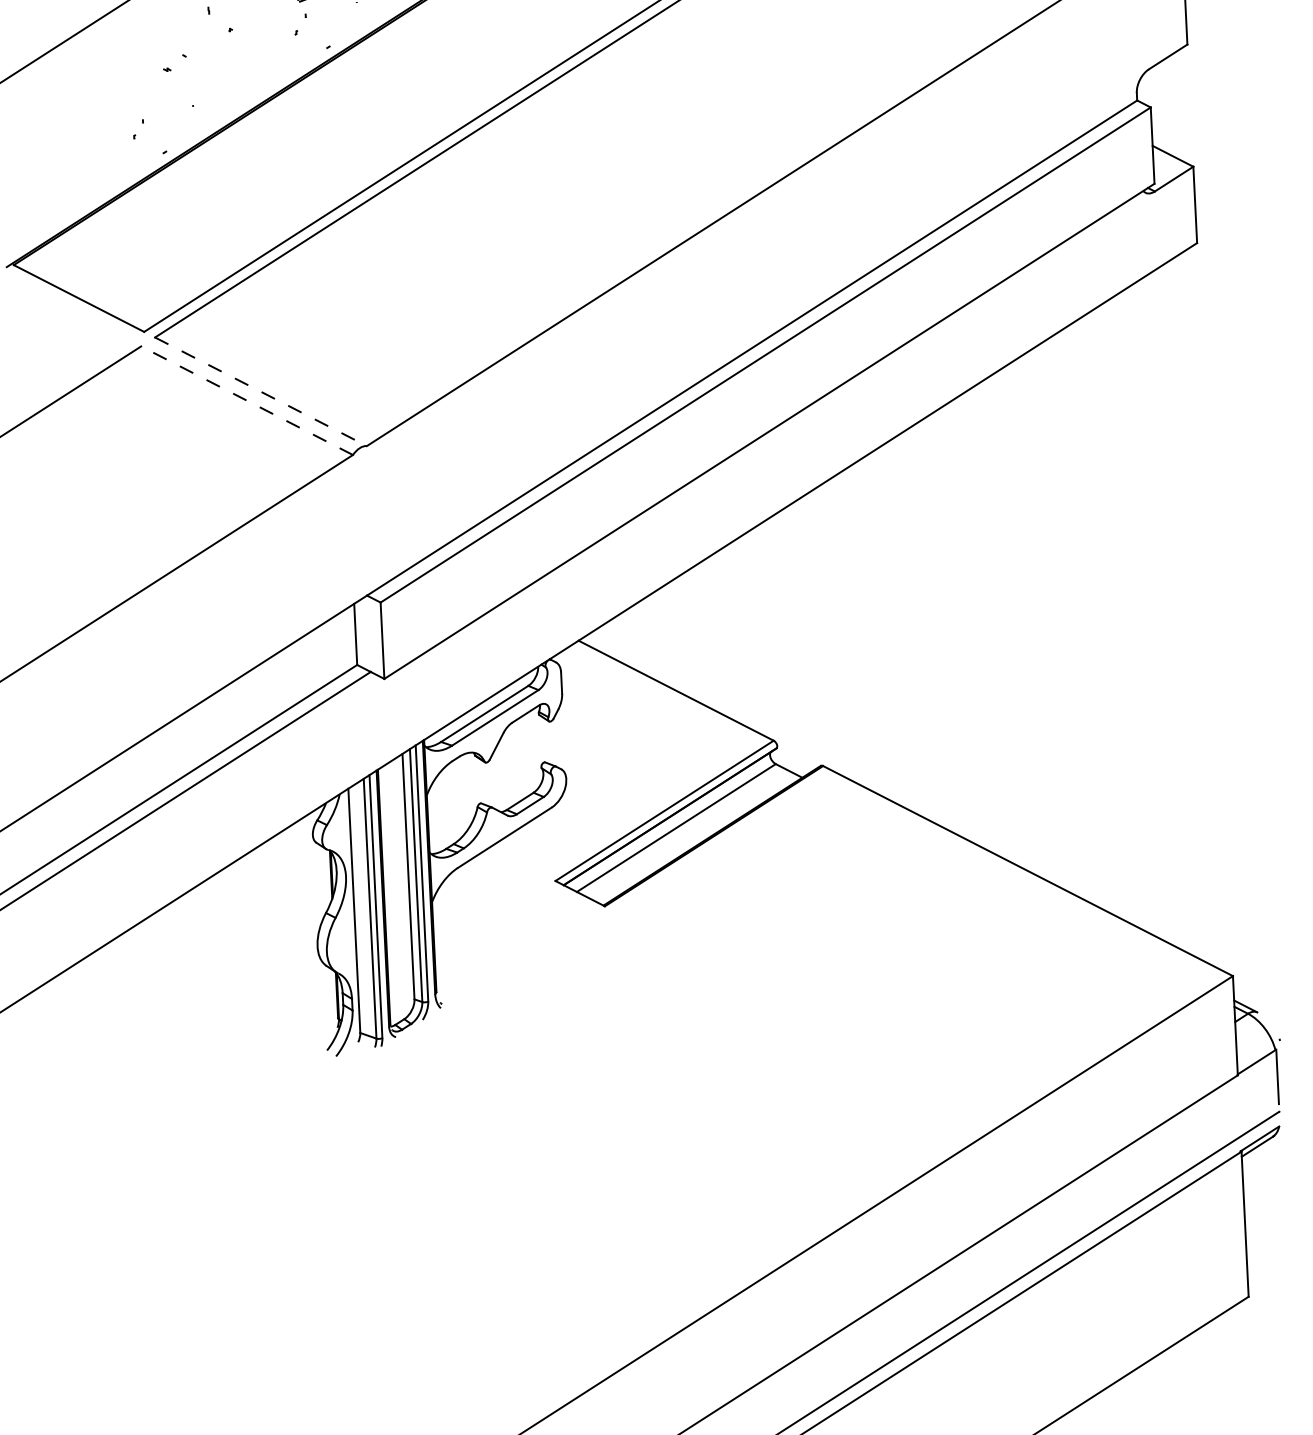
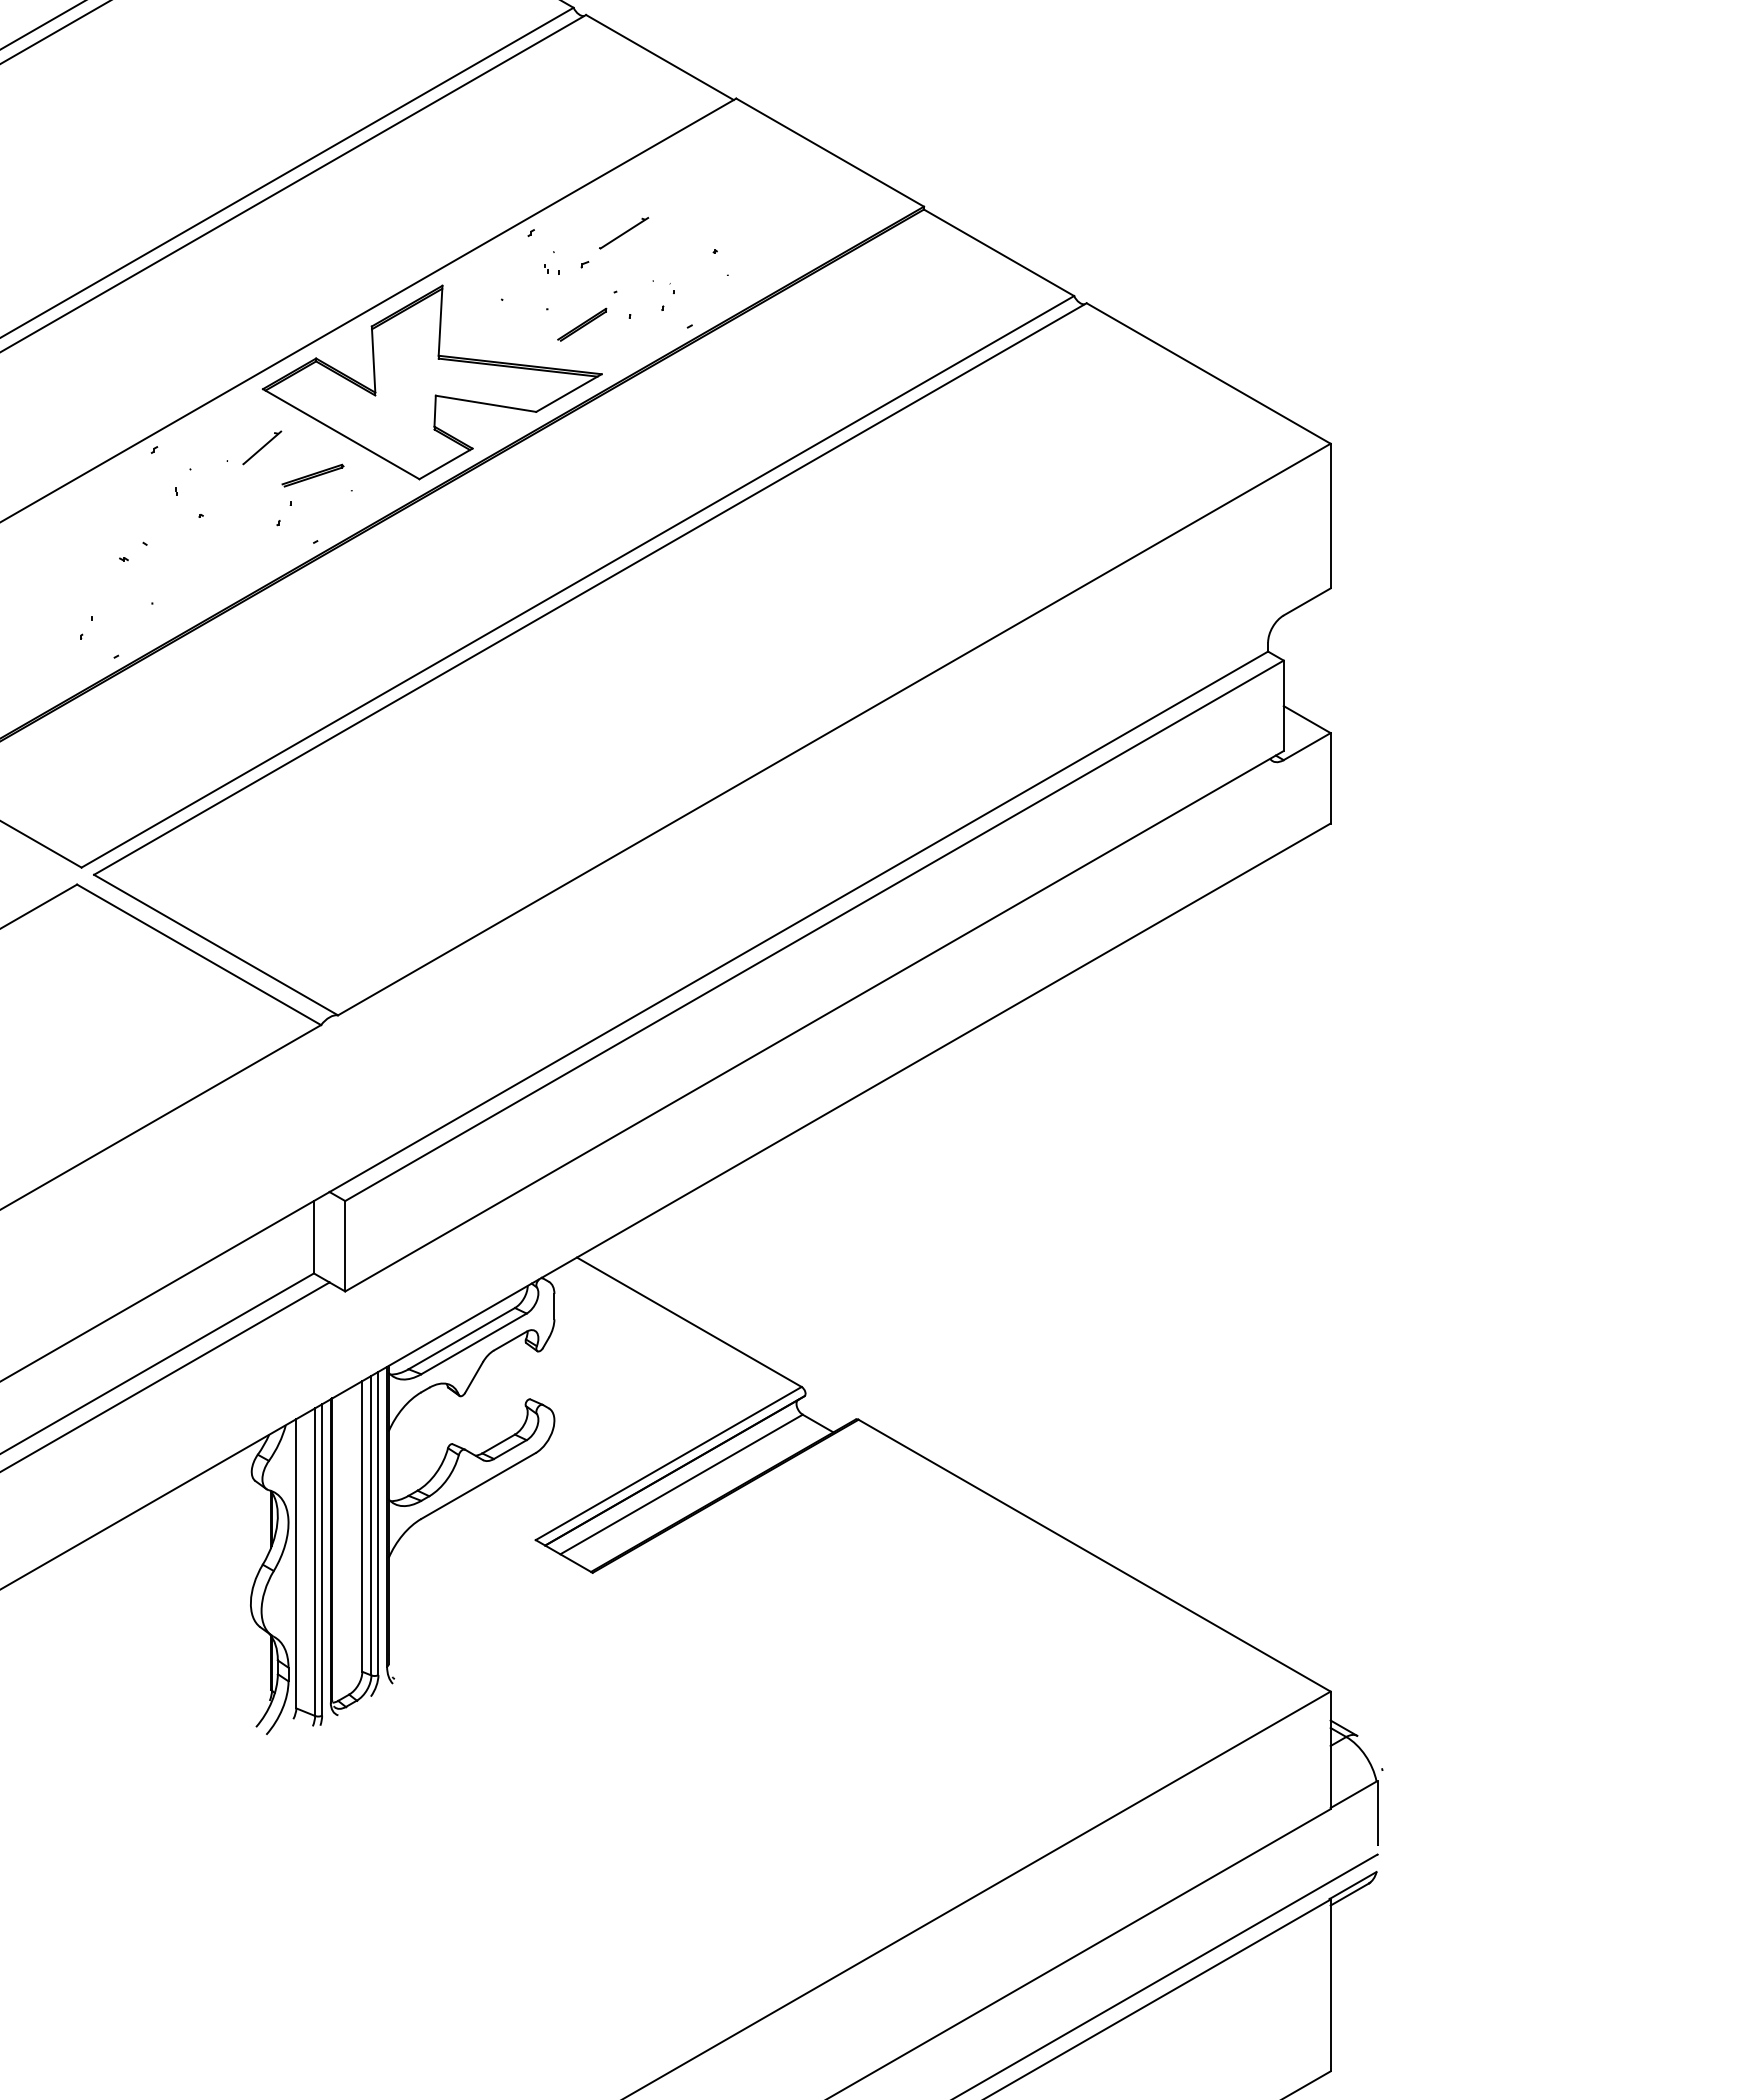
line: (261, 392) -> (216, 945), dashed -> solid
line: (247, 400) -> (199, 954), dashed -> solid

